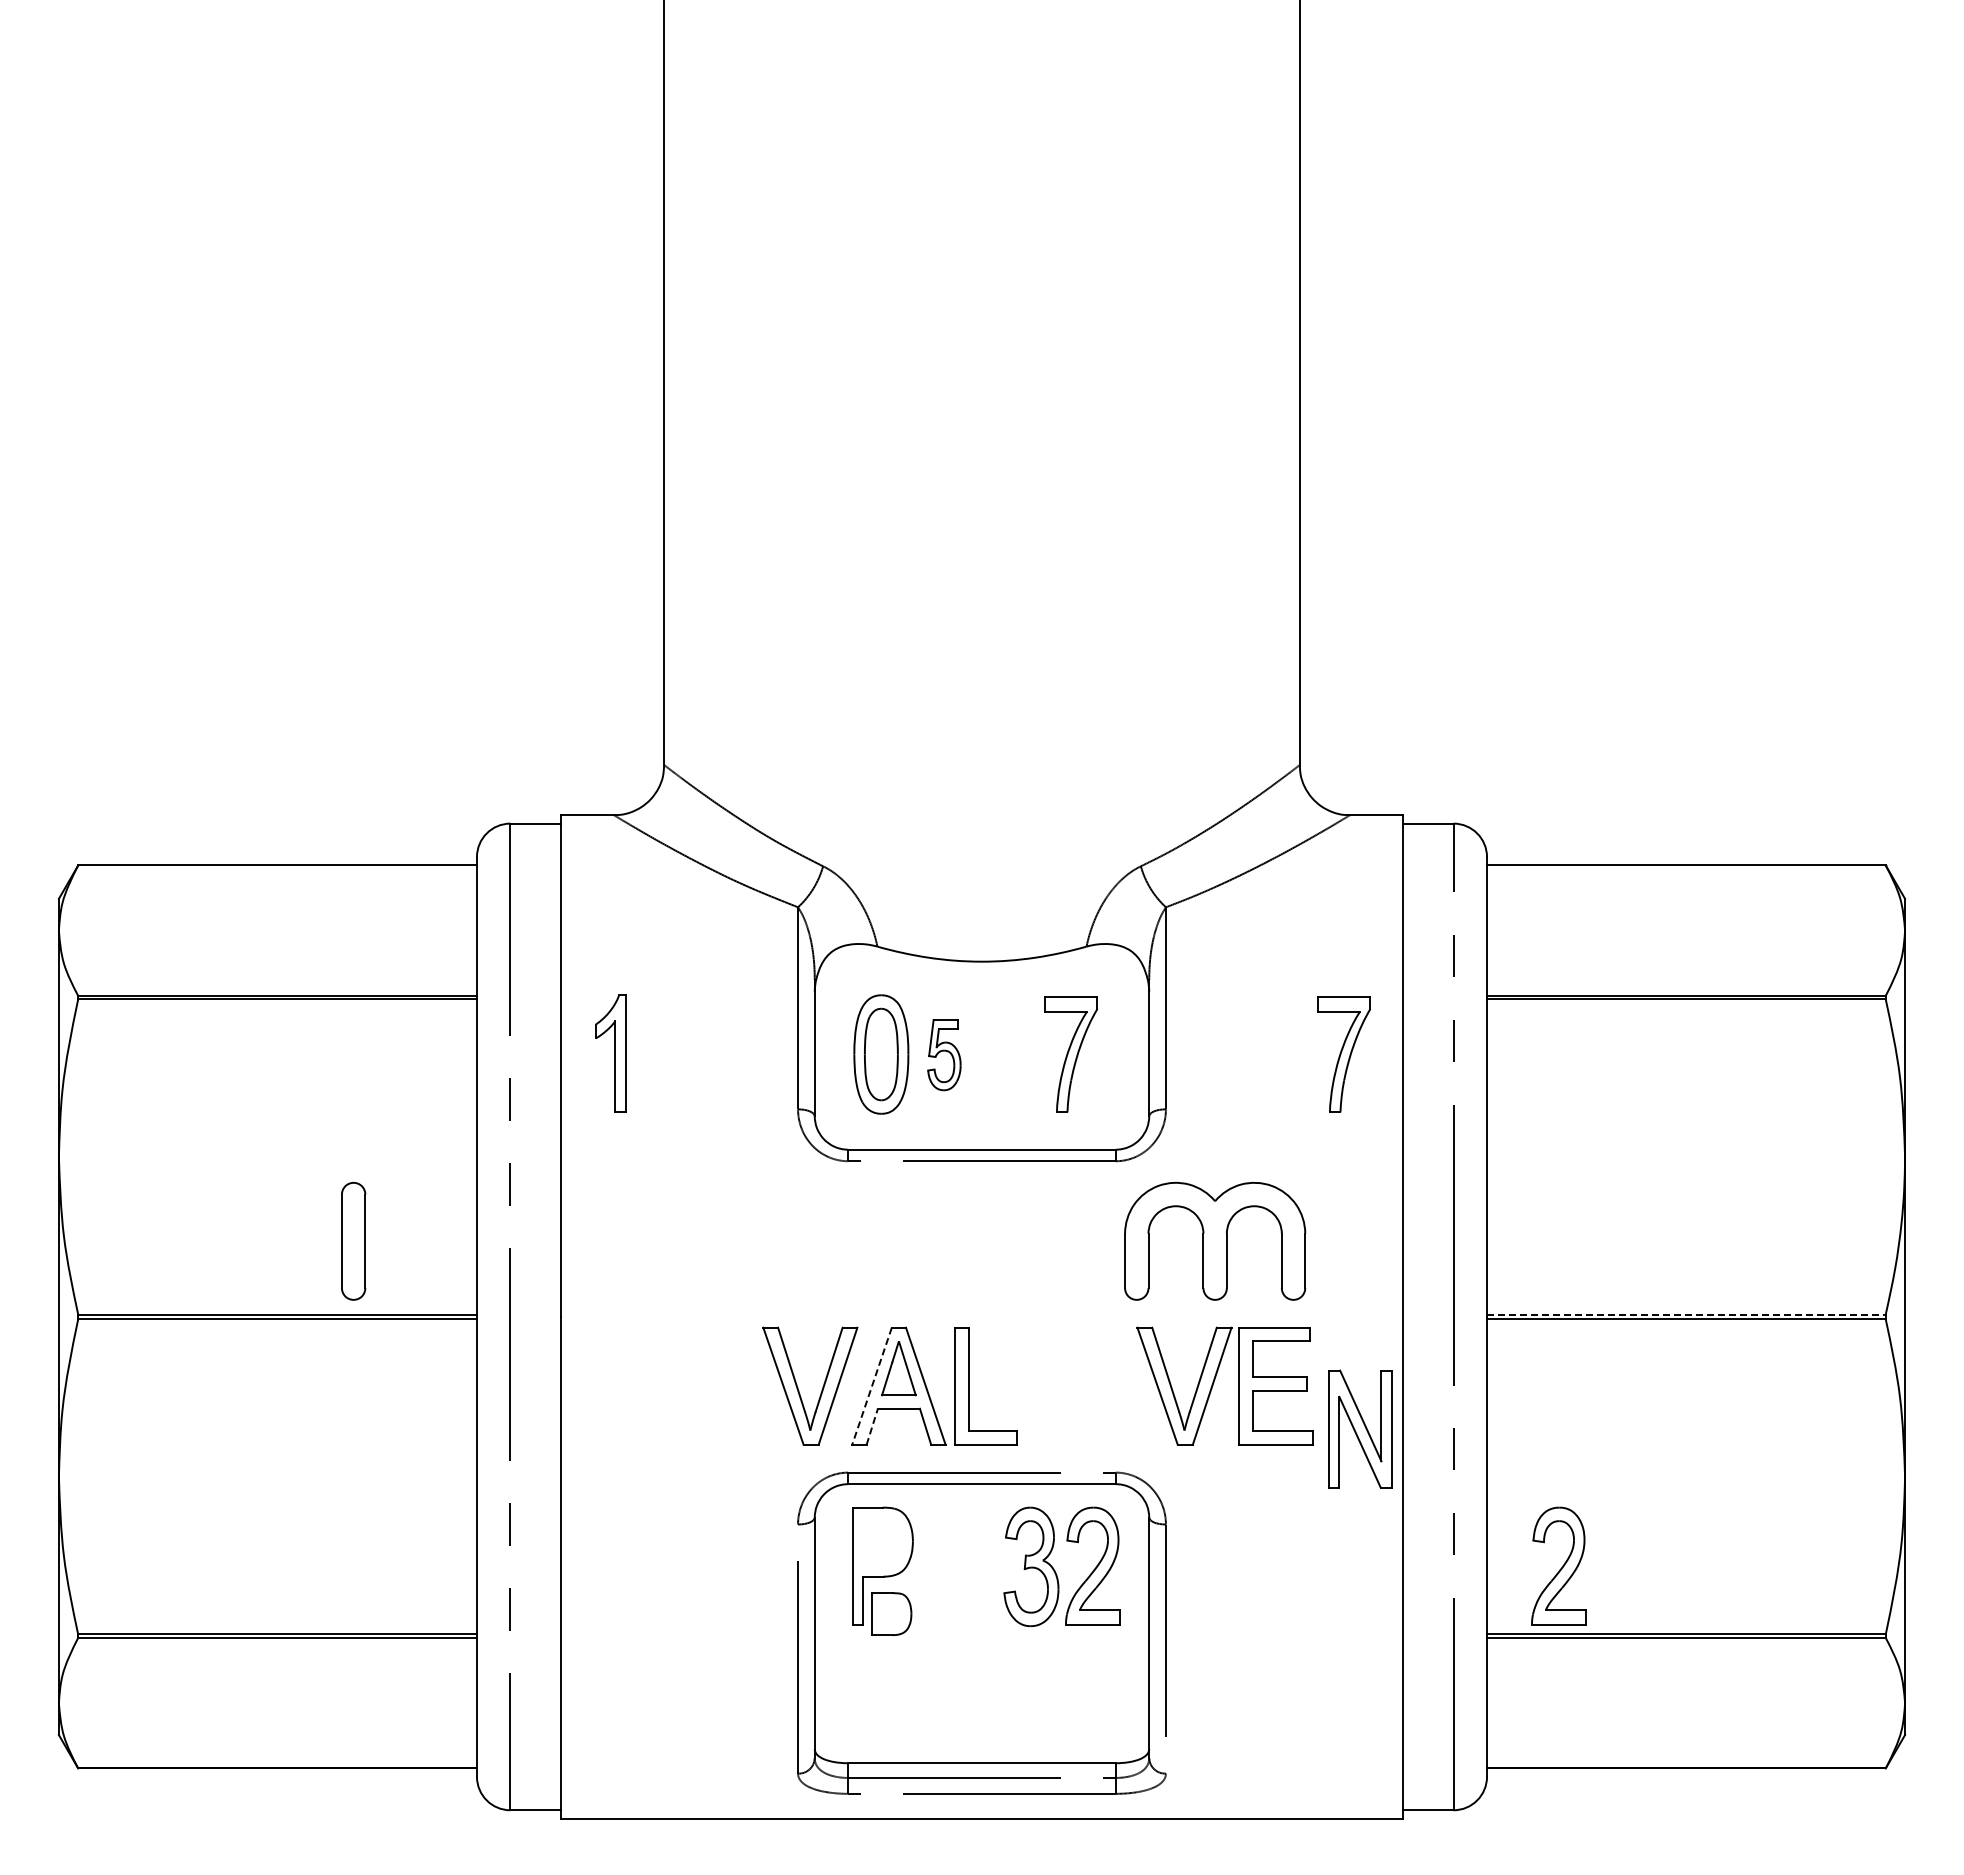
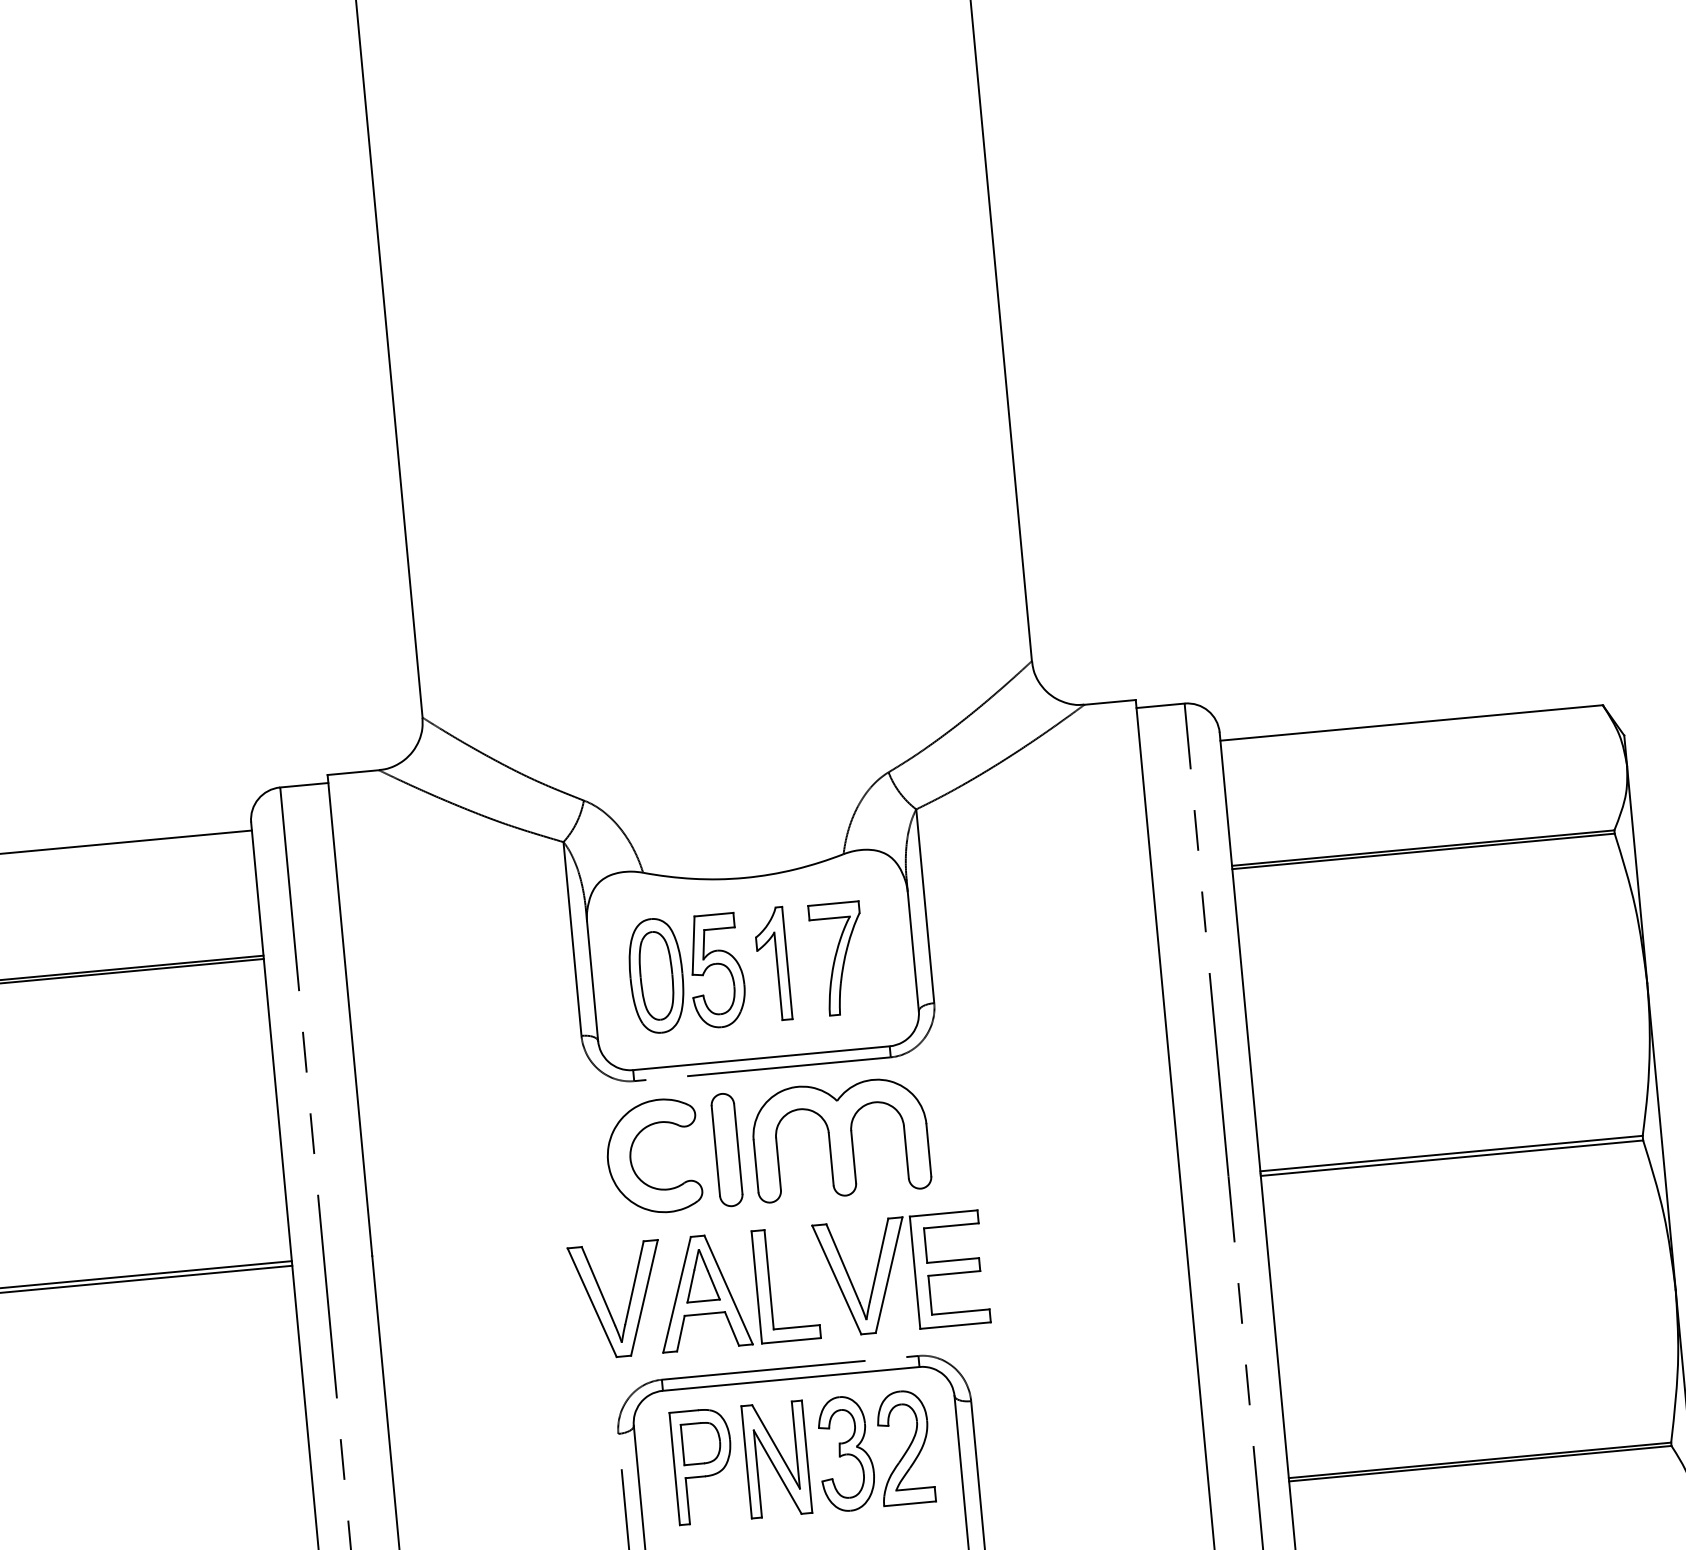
part: (610, 1053) -> (772, 964), moved
part: (944, 1054) -> (717, 970), size x1.67
part: (1343, 1054) -> (1099, 934), removed
part: (838, 1237) -> (631, 1155), added
part: (353, 1240) -> (726, 1149), moved
part: (1215, 1240) -> (840, 1138), moved
line: (1686, 1314) -> (1451, 1153), dashed -> solid
part: (1214, 1382) -> (891, 1271), moved
line: (872, 1386) -> (677, 1295), dashed -> solid
line: (872, 1426) -> (681, 1333), dashed -> solid
part: (1360, 1428) -> (776, 1458), moved
part: (1558, 1565) -> (1351, 1405), removed
part: (891, 1613) -> (700, 1442), moved

